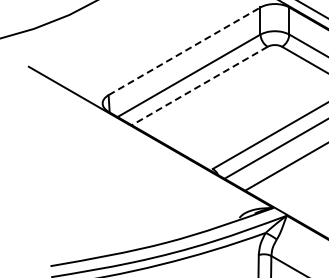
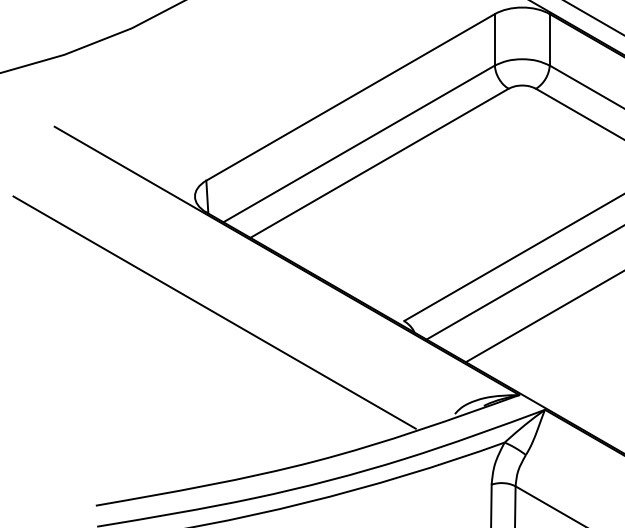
line: (184, 51) -> (350, 97), dashed -> solid
line: (199, 86) -> (379, 164), dashed -> solid
line: (112, 164) -> (213, 312), added

